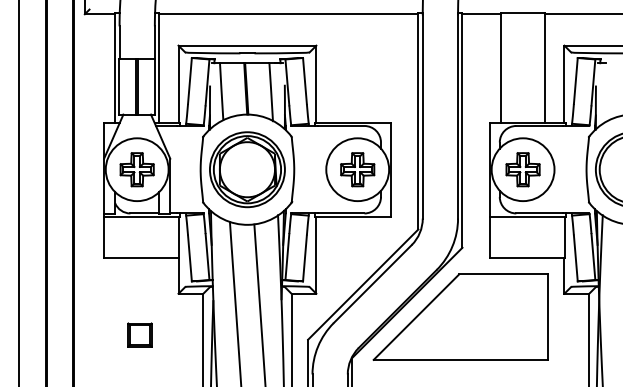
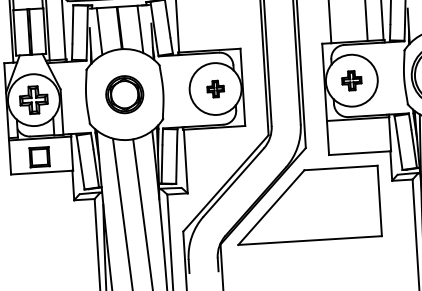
part: (247, 169) -> (124, 94), size x0.6
part: (357, 169) -> (215, 88), size x0.6
part: (522, 169) -> (351, 80), size x0.7
part: (139, 334) -> (39, 156), moved

